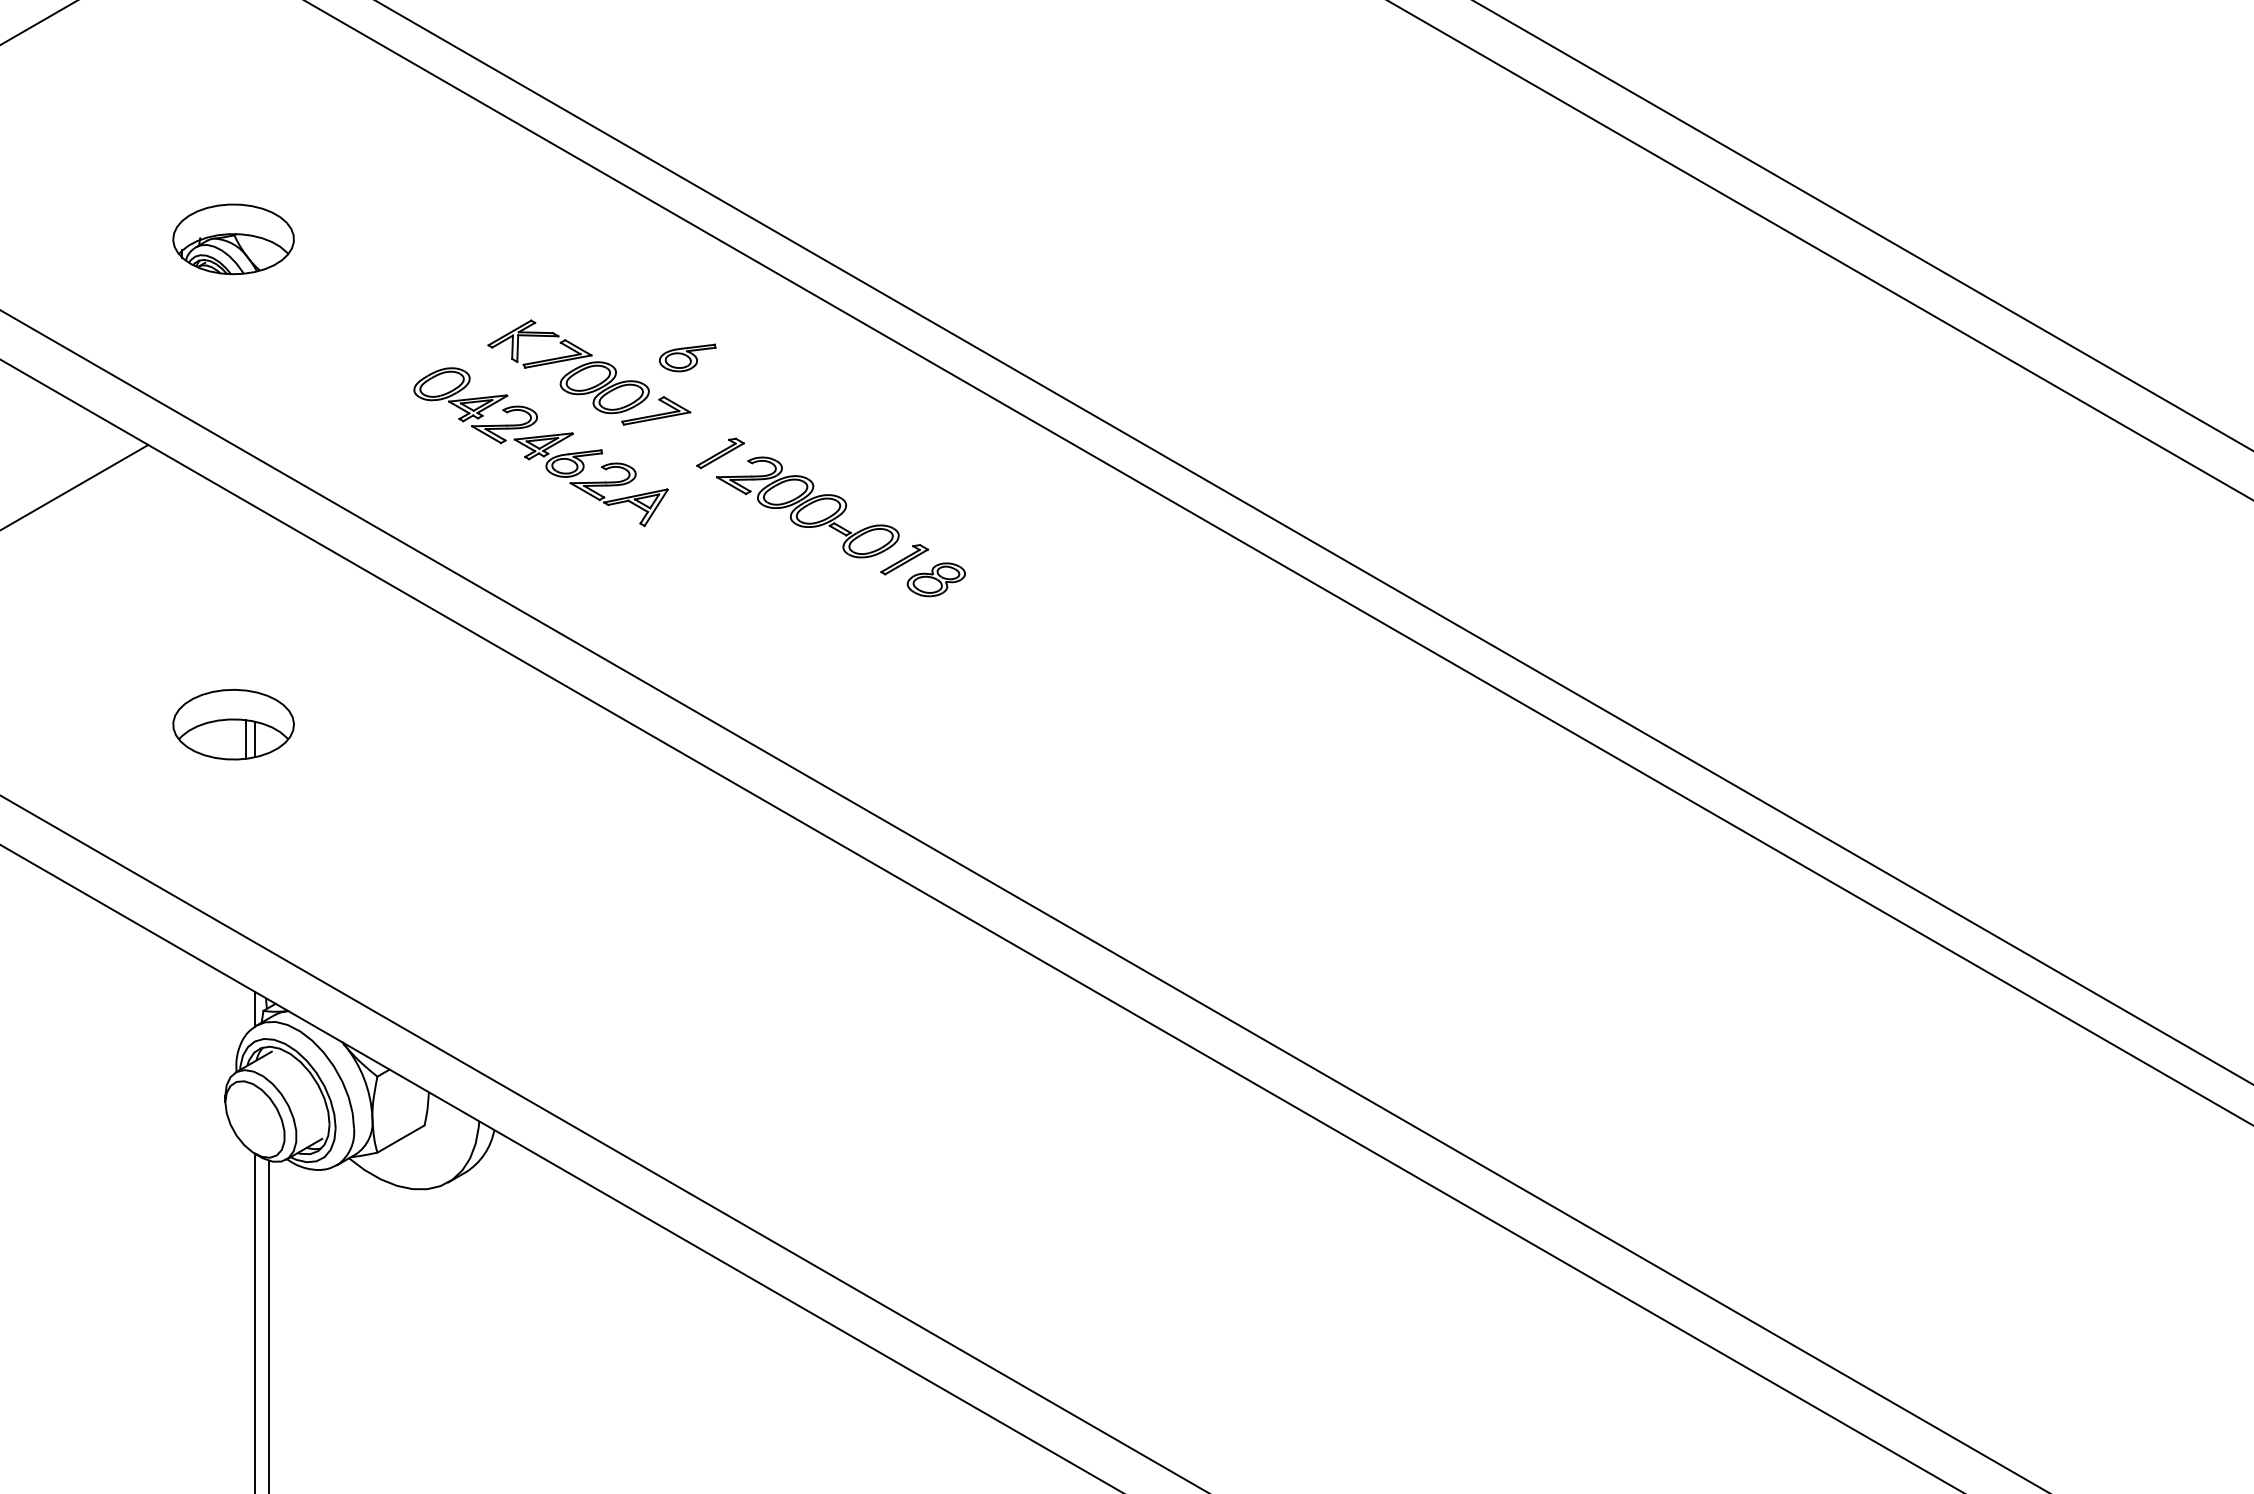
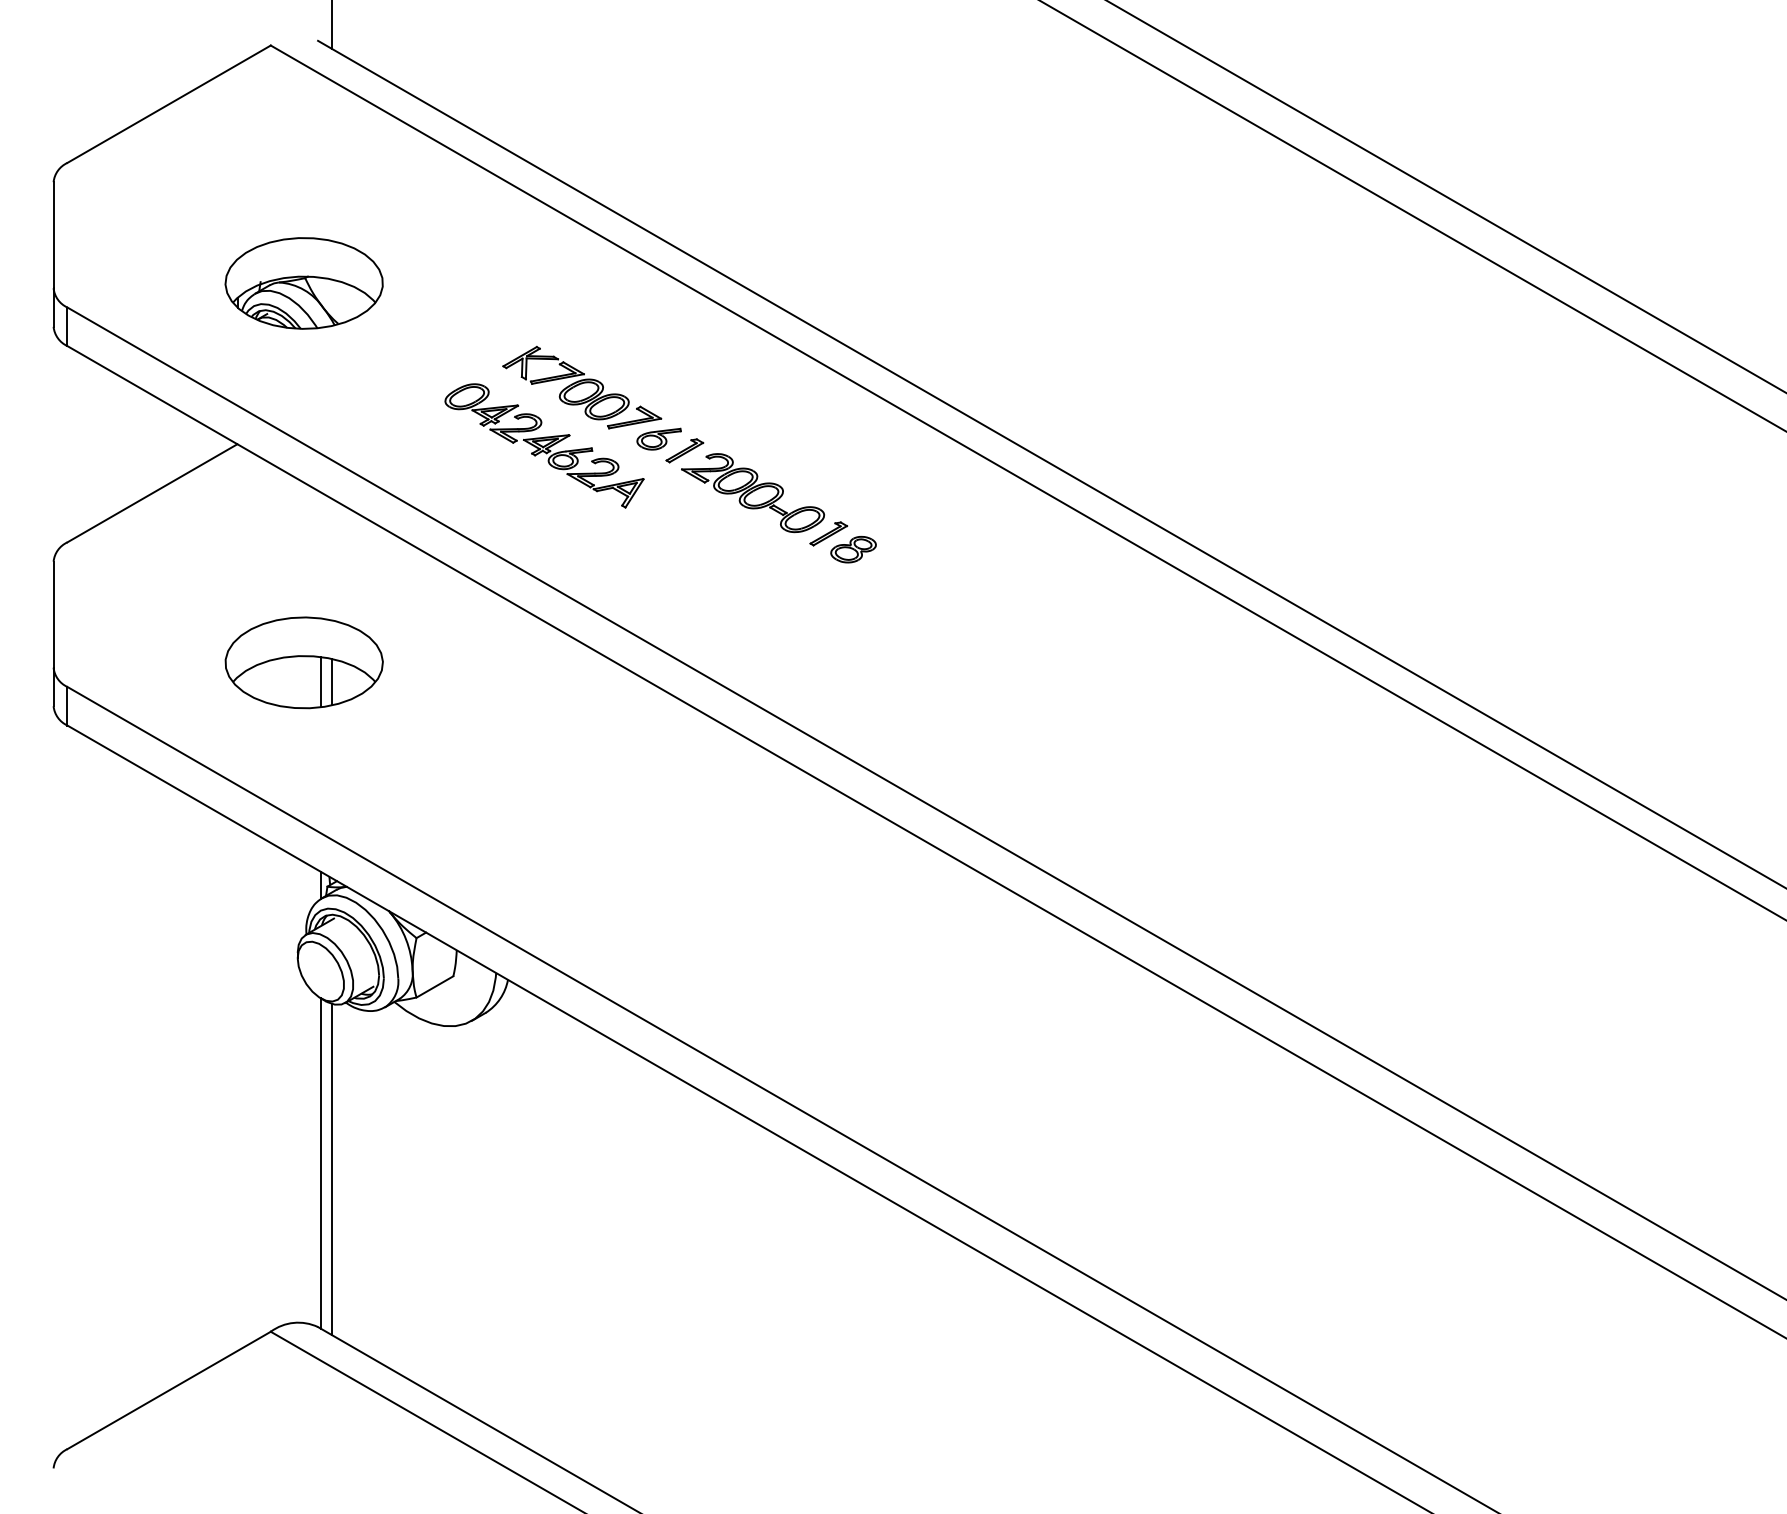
part: (232, 239) -> (303, 283), size x1.67
part: (686, 357) -> (658, 438), moved
part: (232, 724) -> (303, 662), size x1.67

